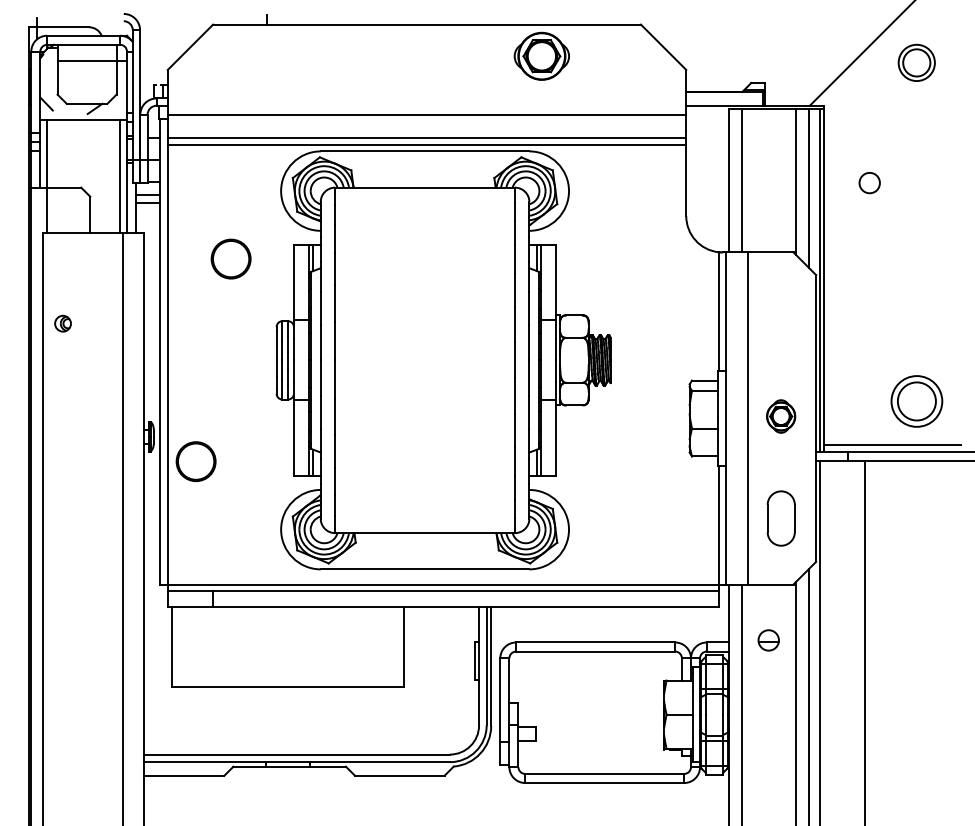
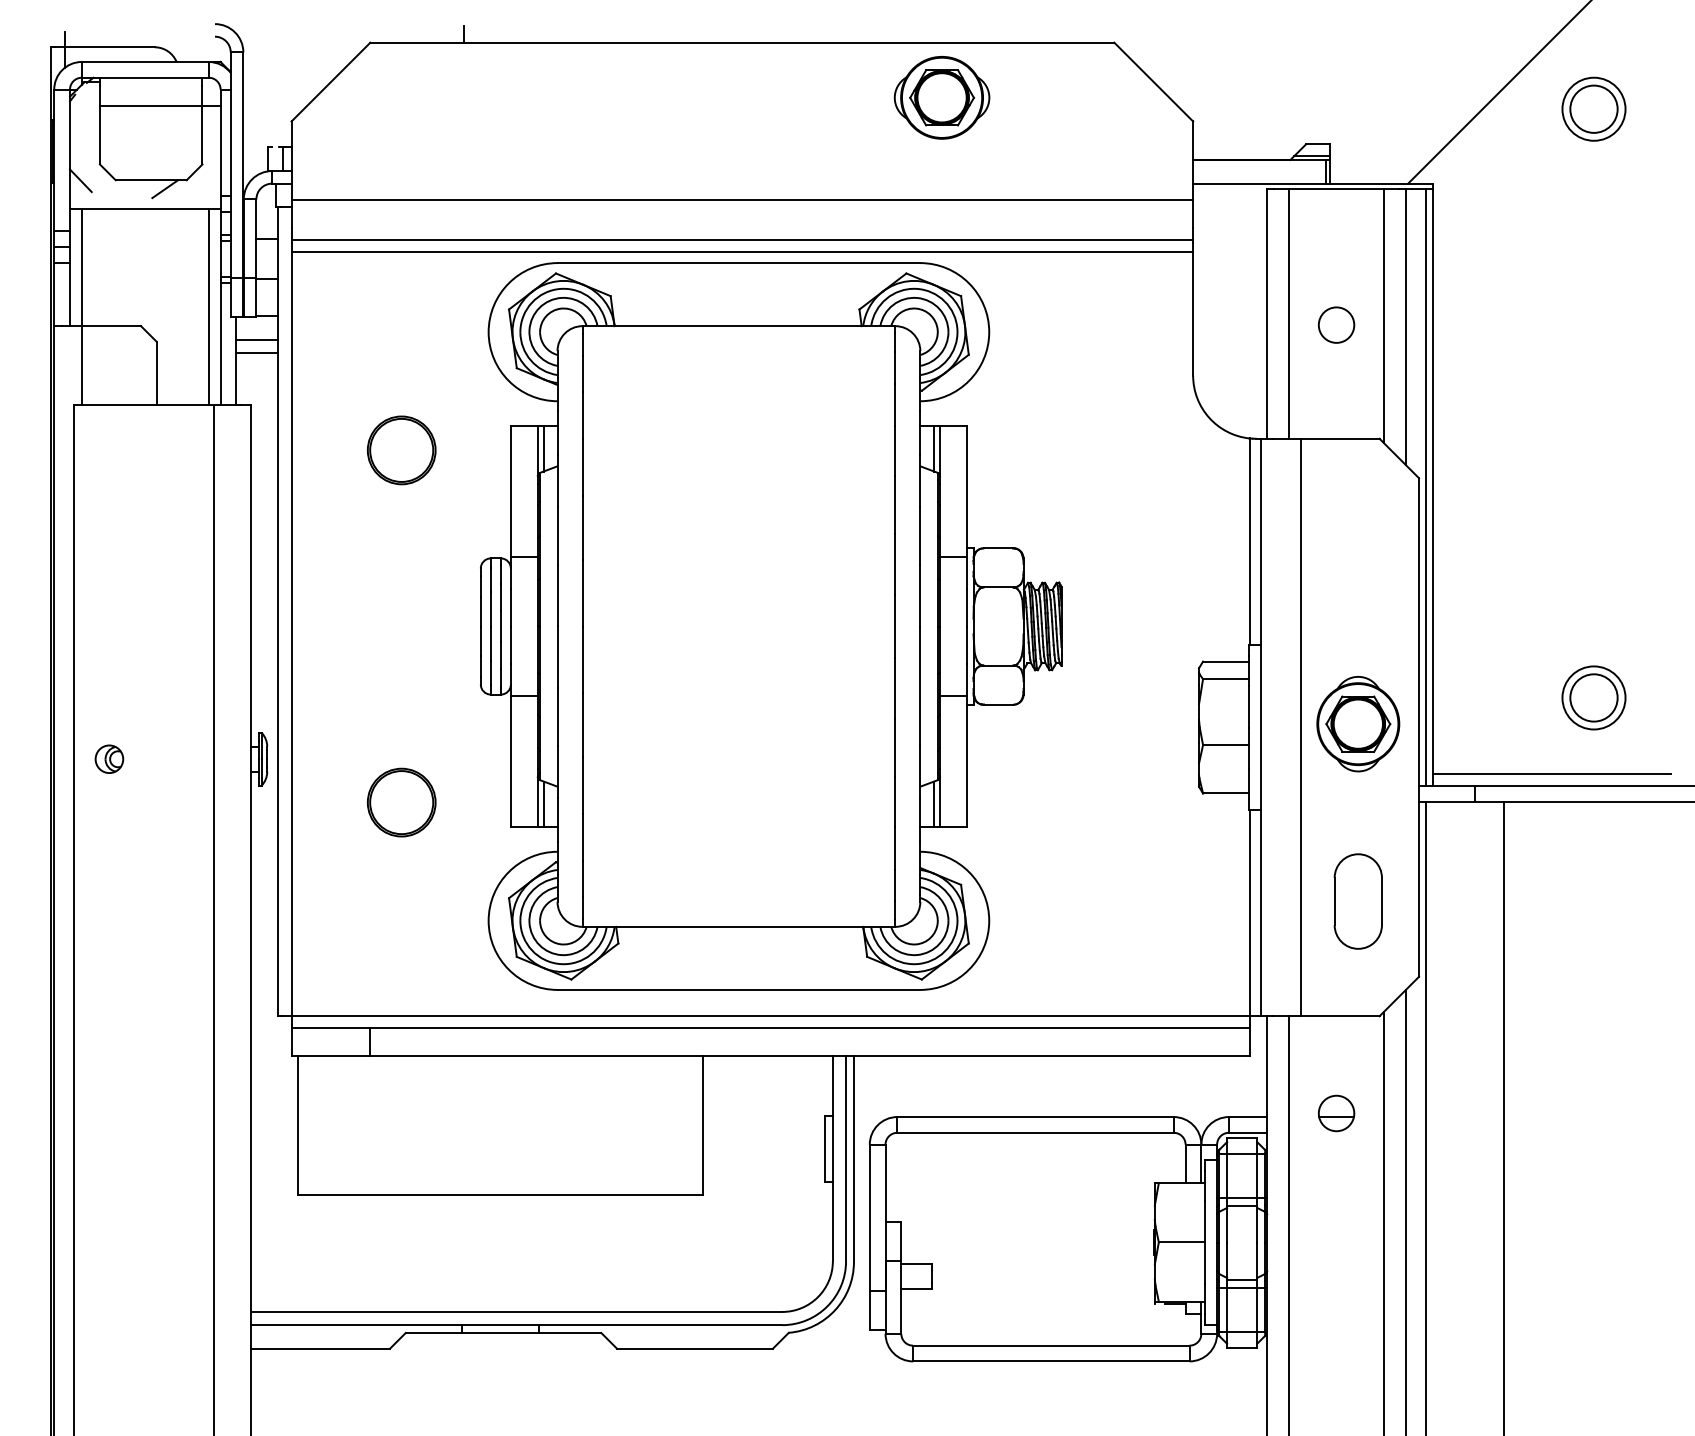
circle: (869, 183) -> (1336, 325), moved
part: (62, 323) -> (108, 758), moved
part: (916, 401) -> (1593, 698), size x0.71
part: (780, 416) -> (1356, 724), size x1.67
part: (195, 461) -> (400, 802), moved

